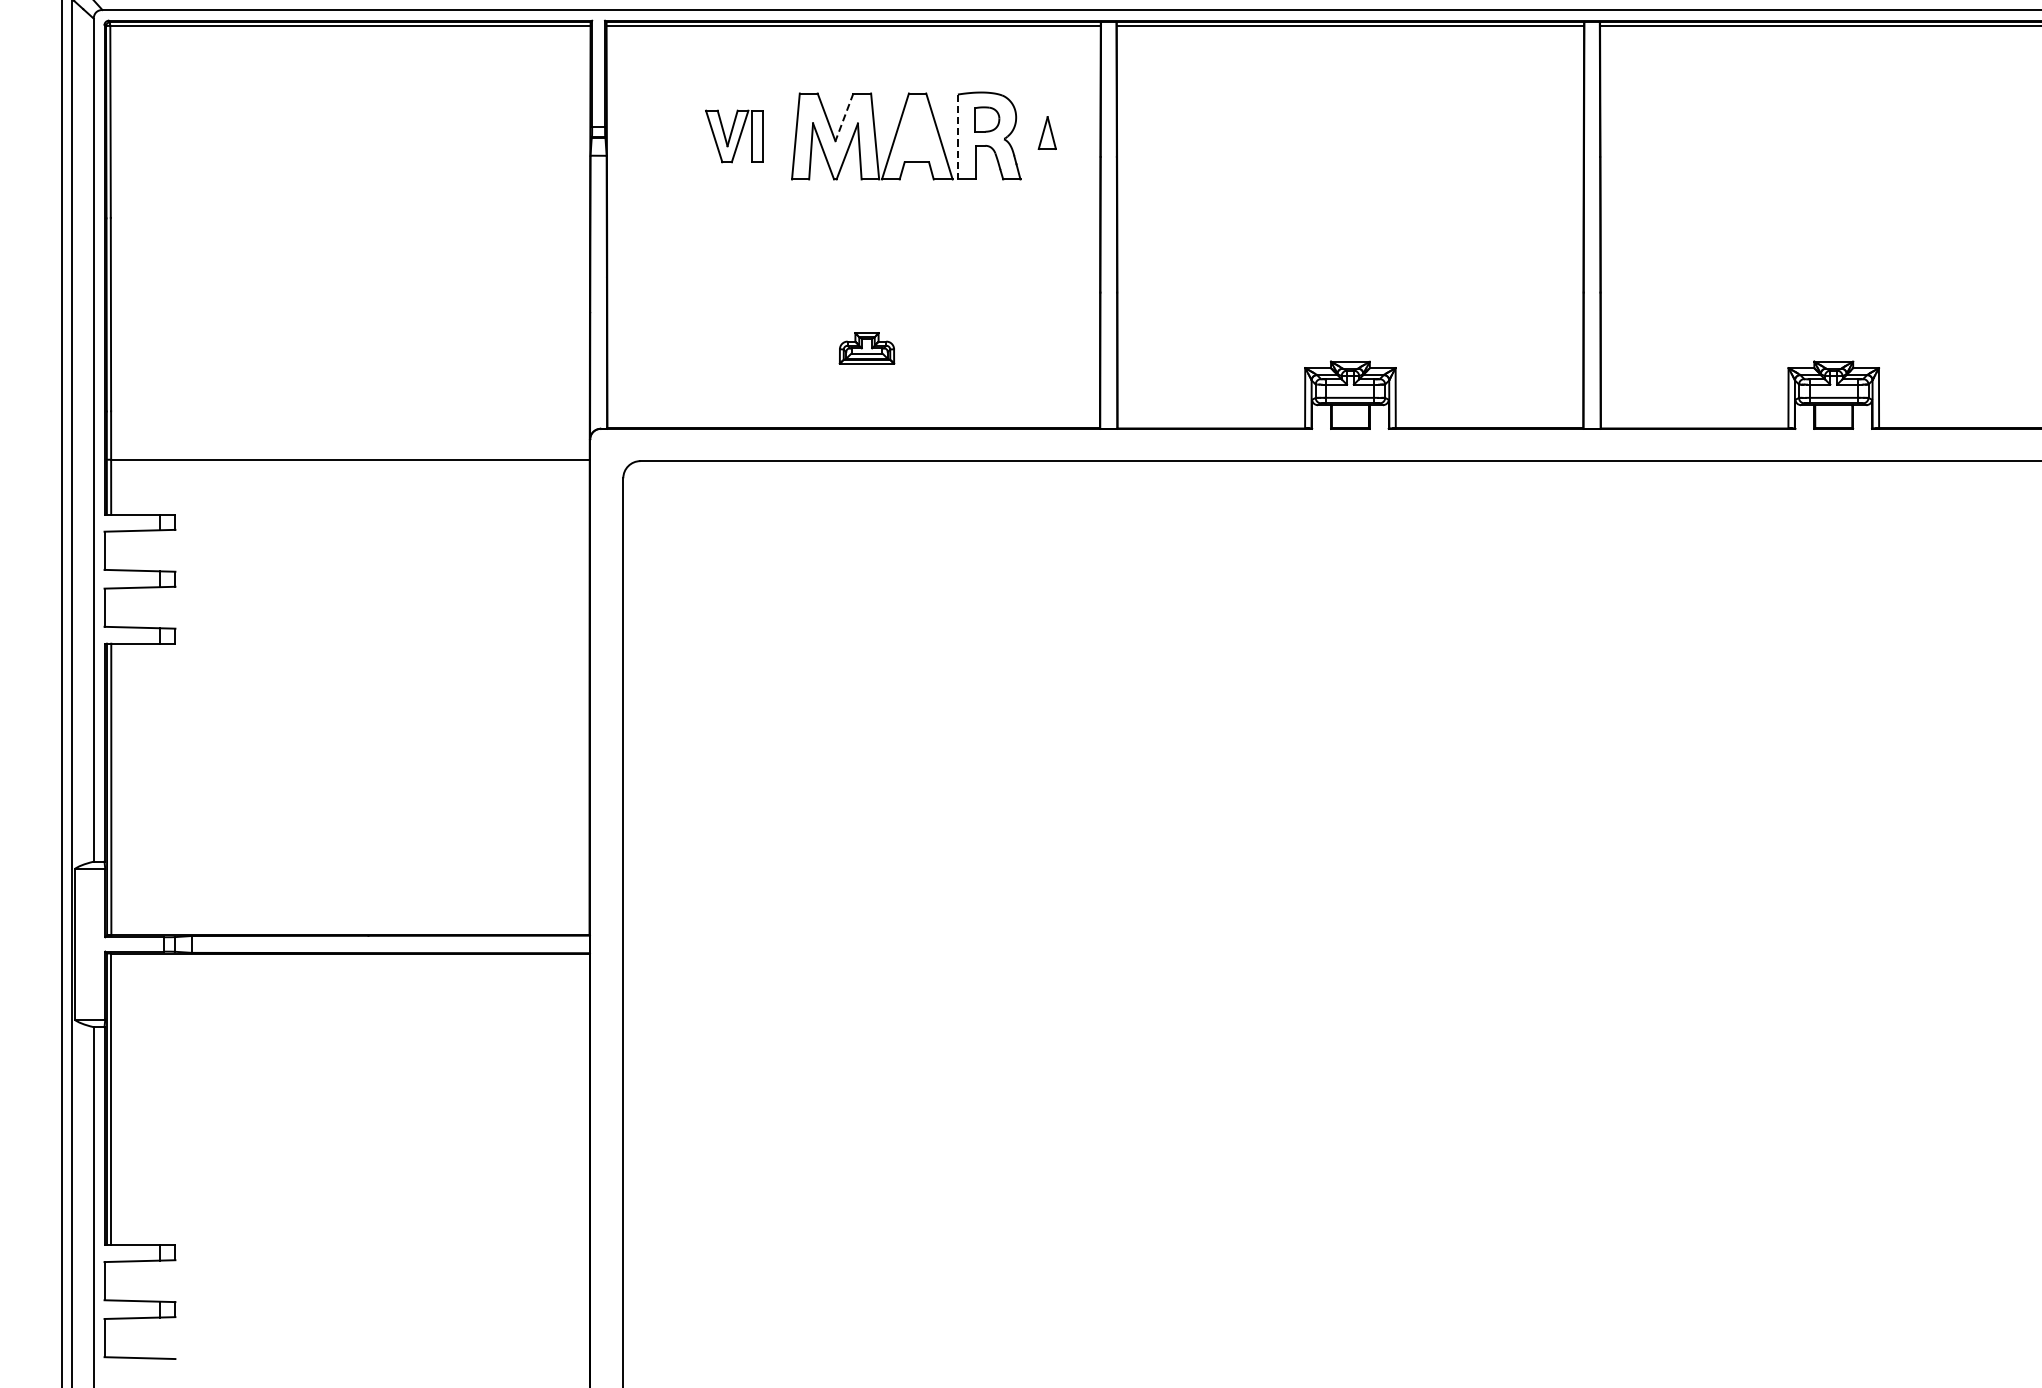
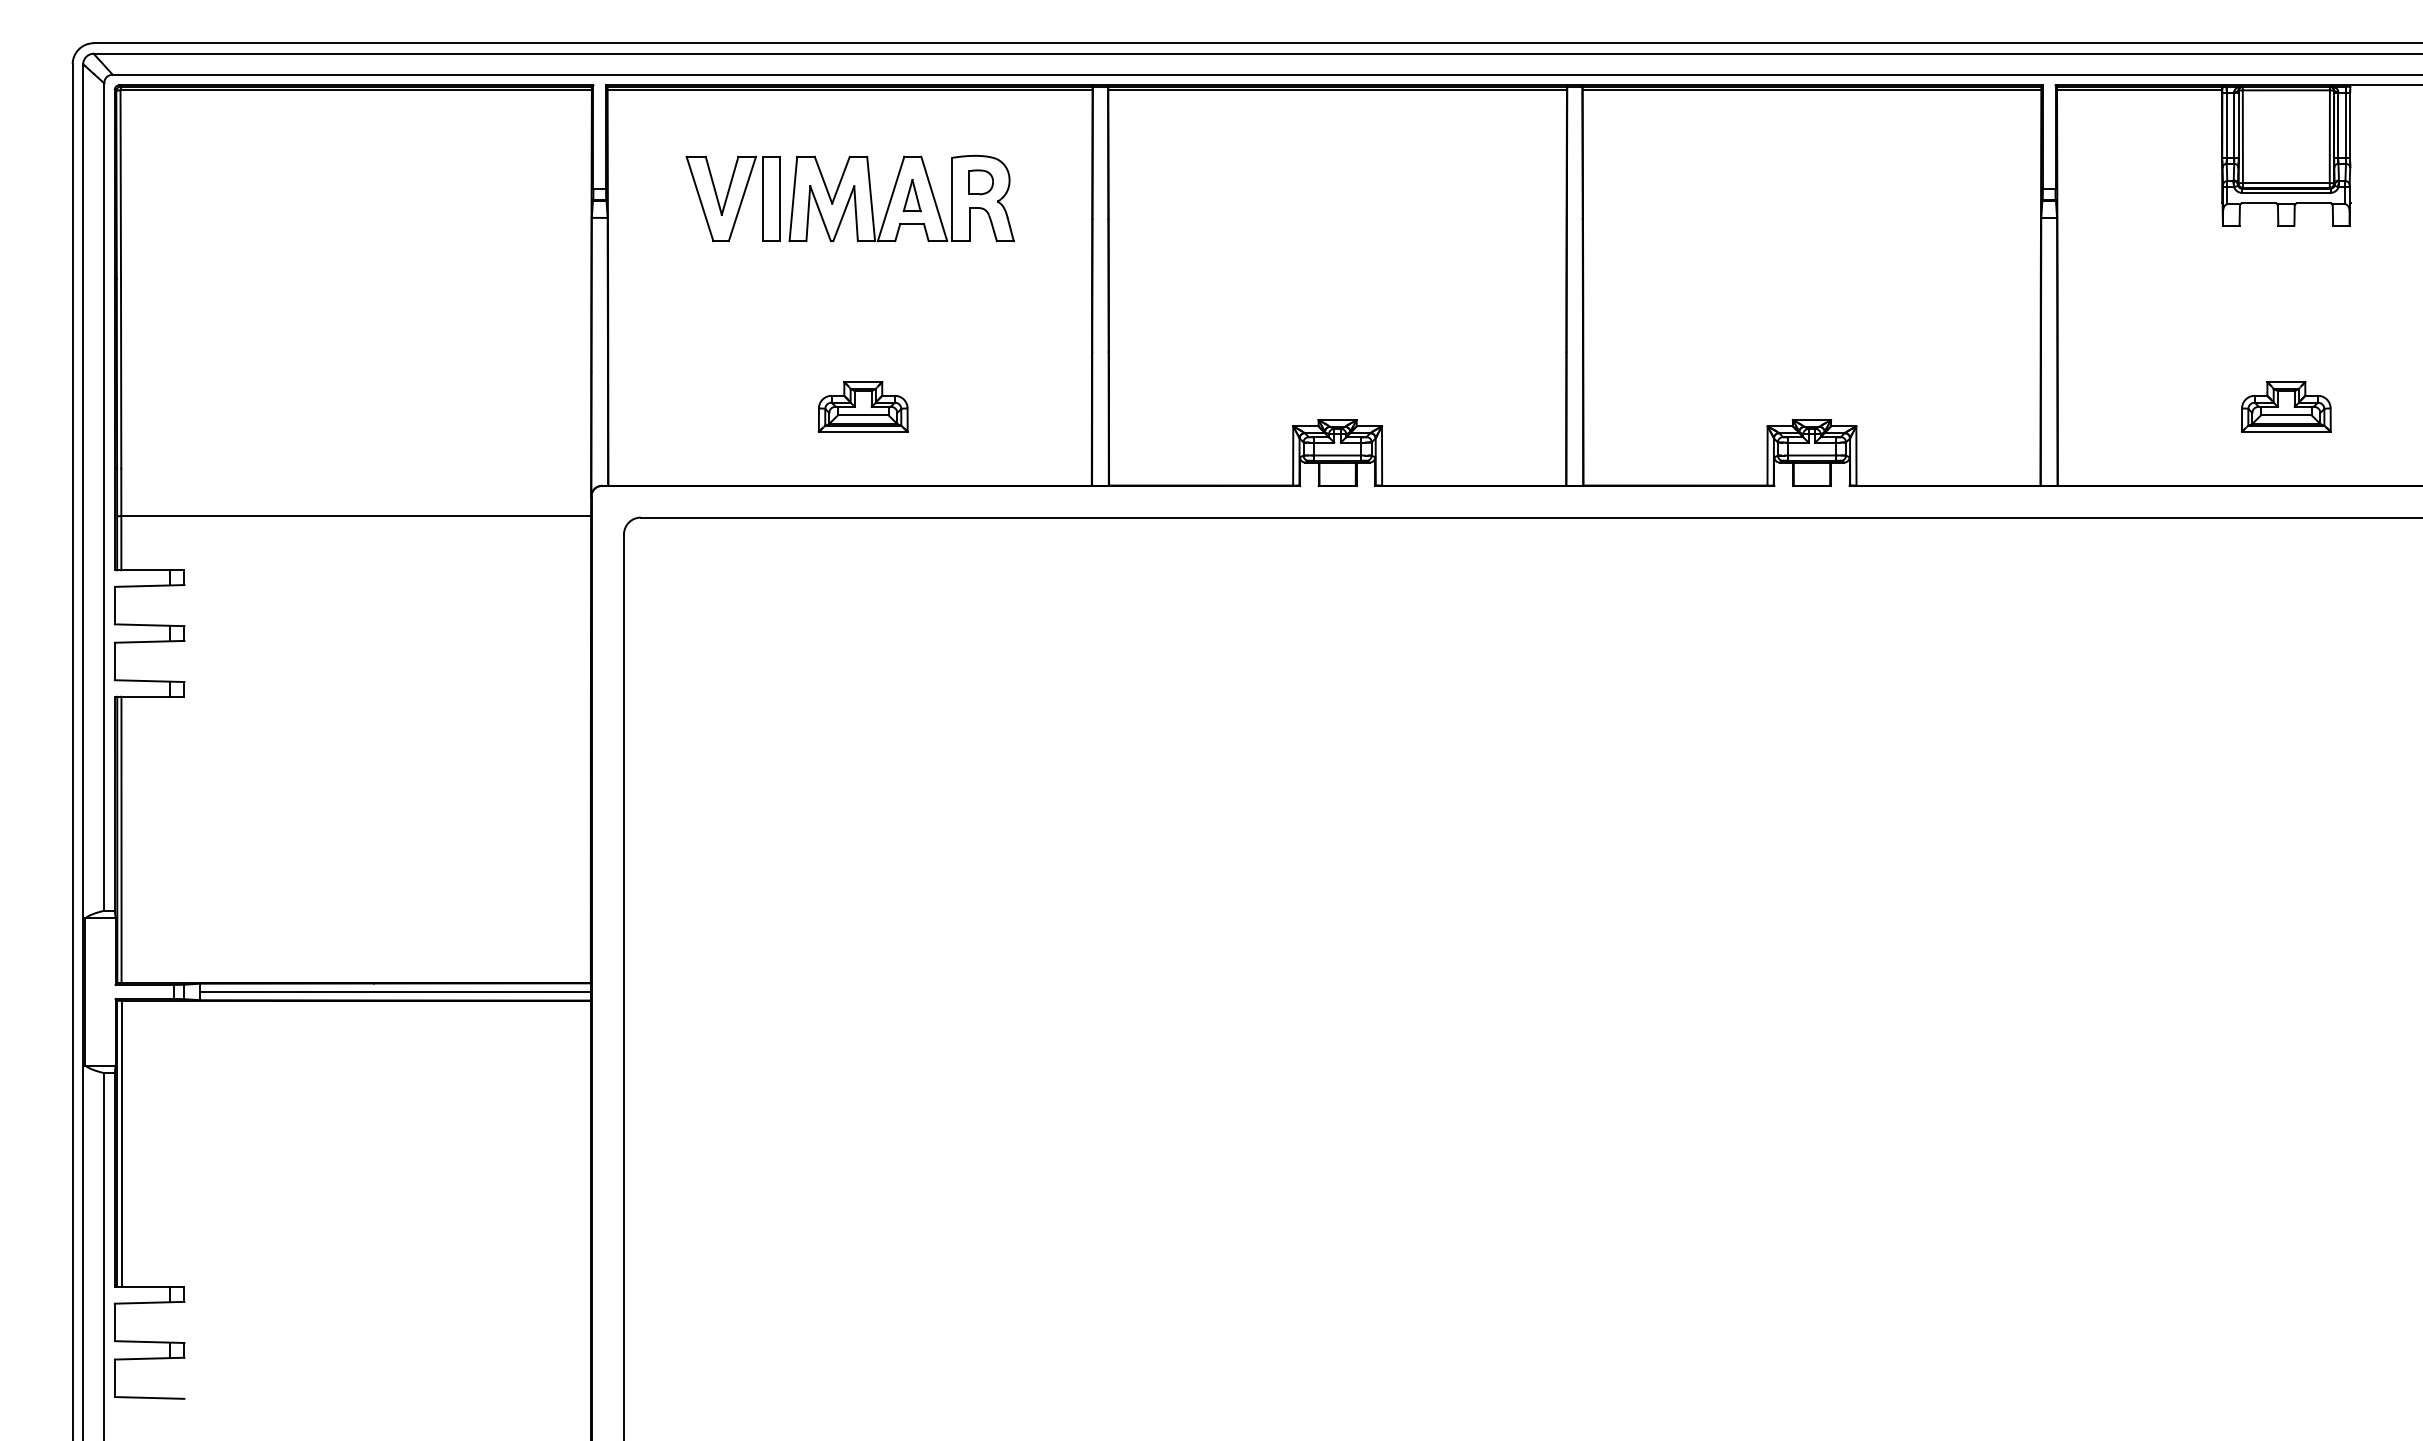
line: (843, 117) -> (840, 180), dashed -> solid
part: (1046, 132) -> (911, 195), moved
part: (733, 135) -> (732, 198), size x1.67
line: (958, 137) -> (952, 199), dashed -> solid
part: (866, 347) -> (862, 406), size x1.67
line: (390, 943) -> (395, 991), added

